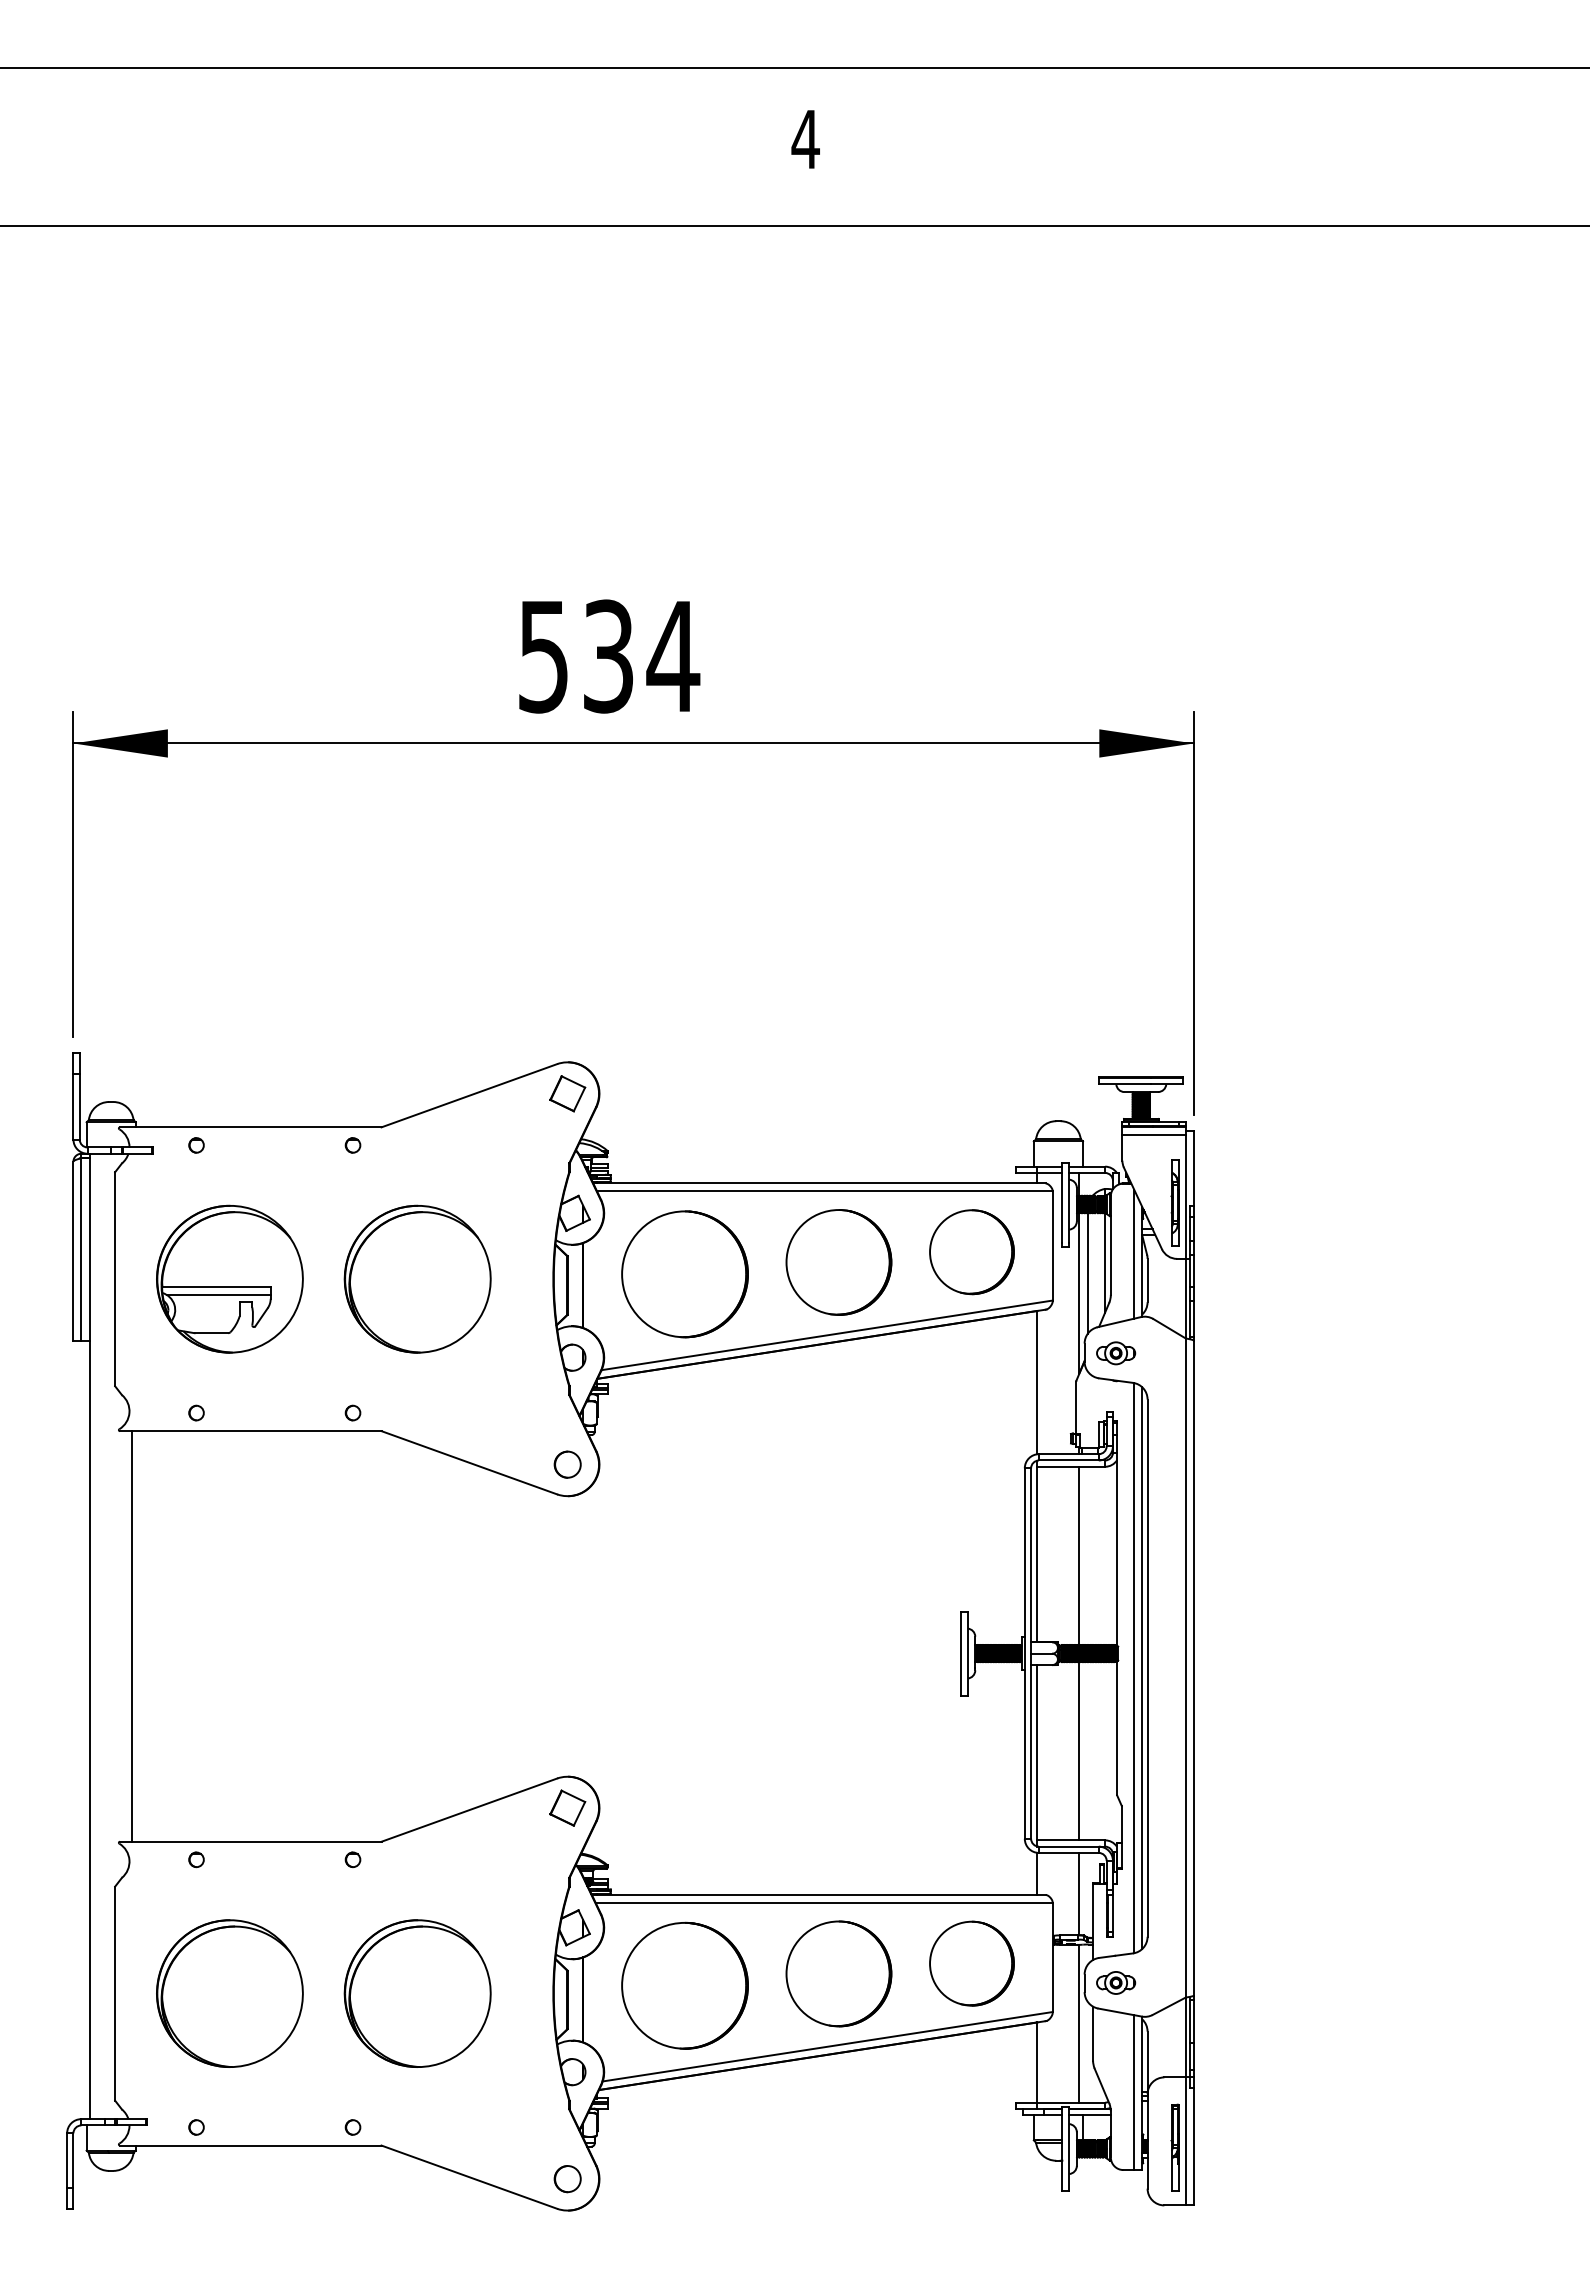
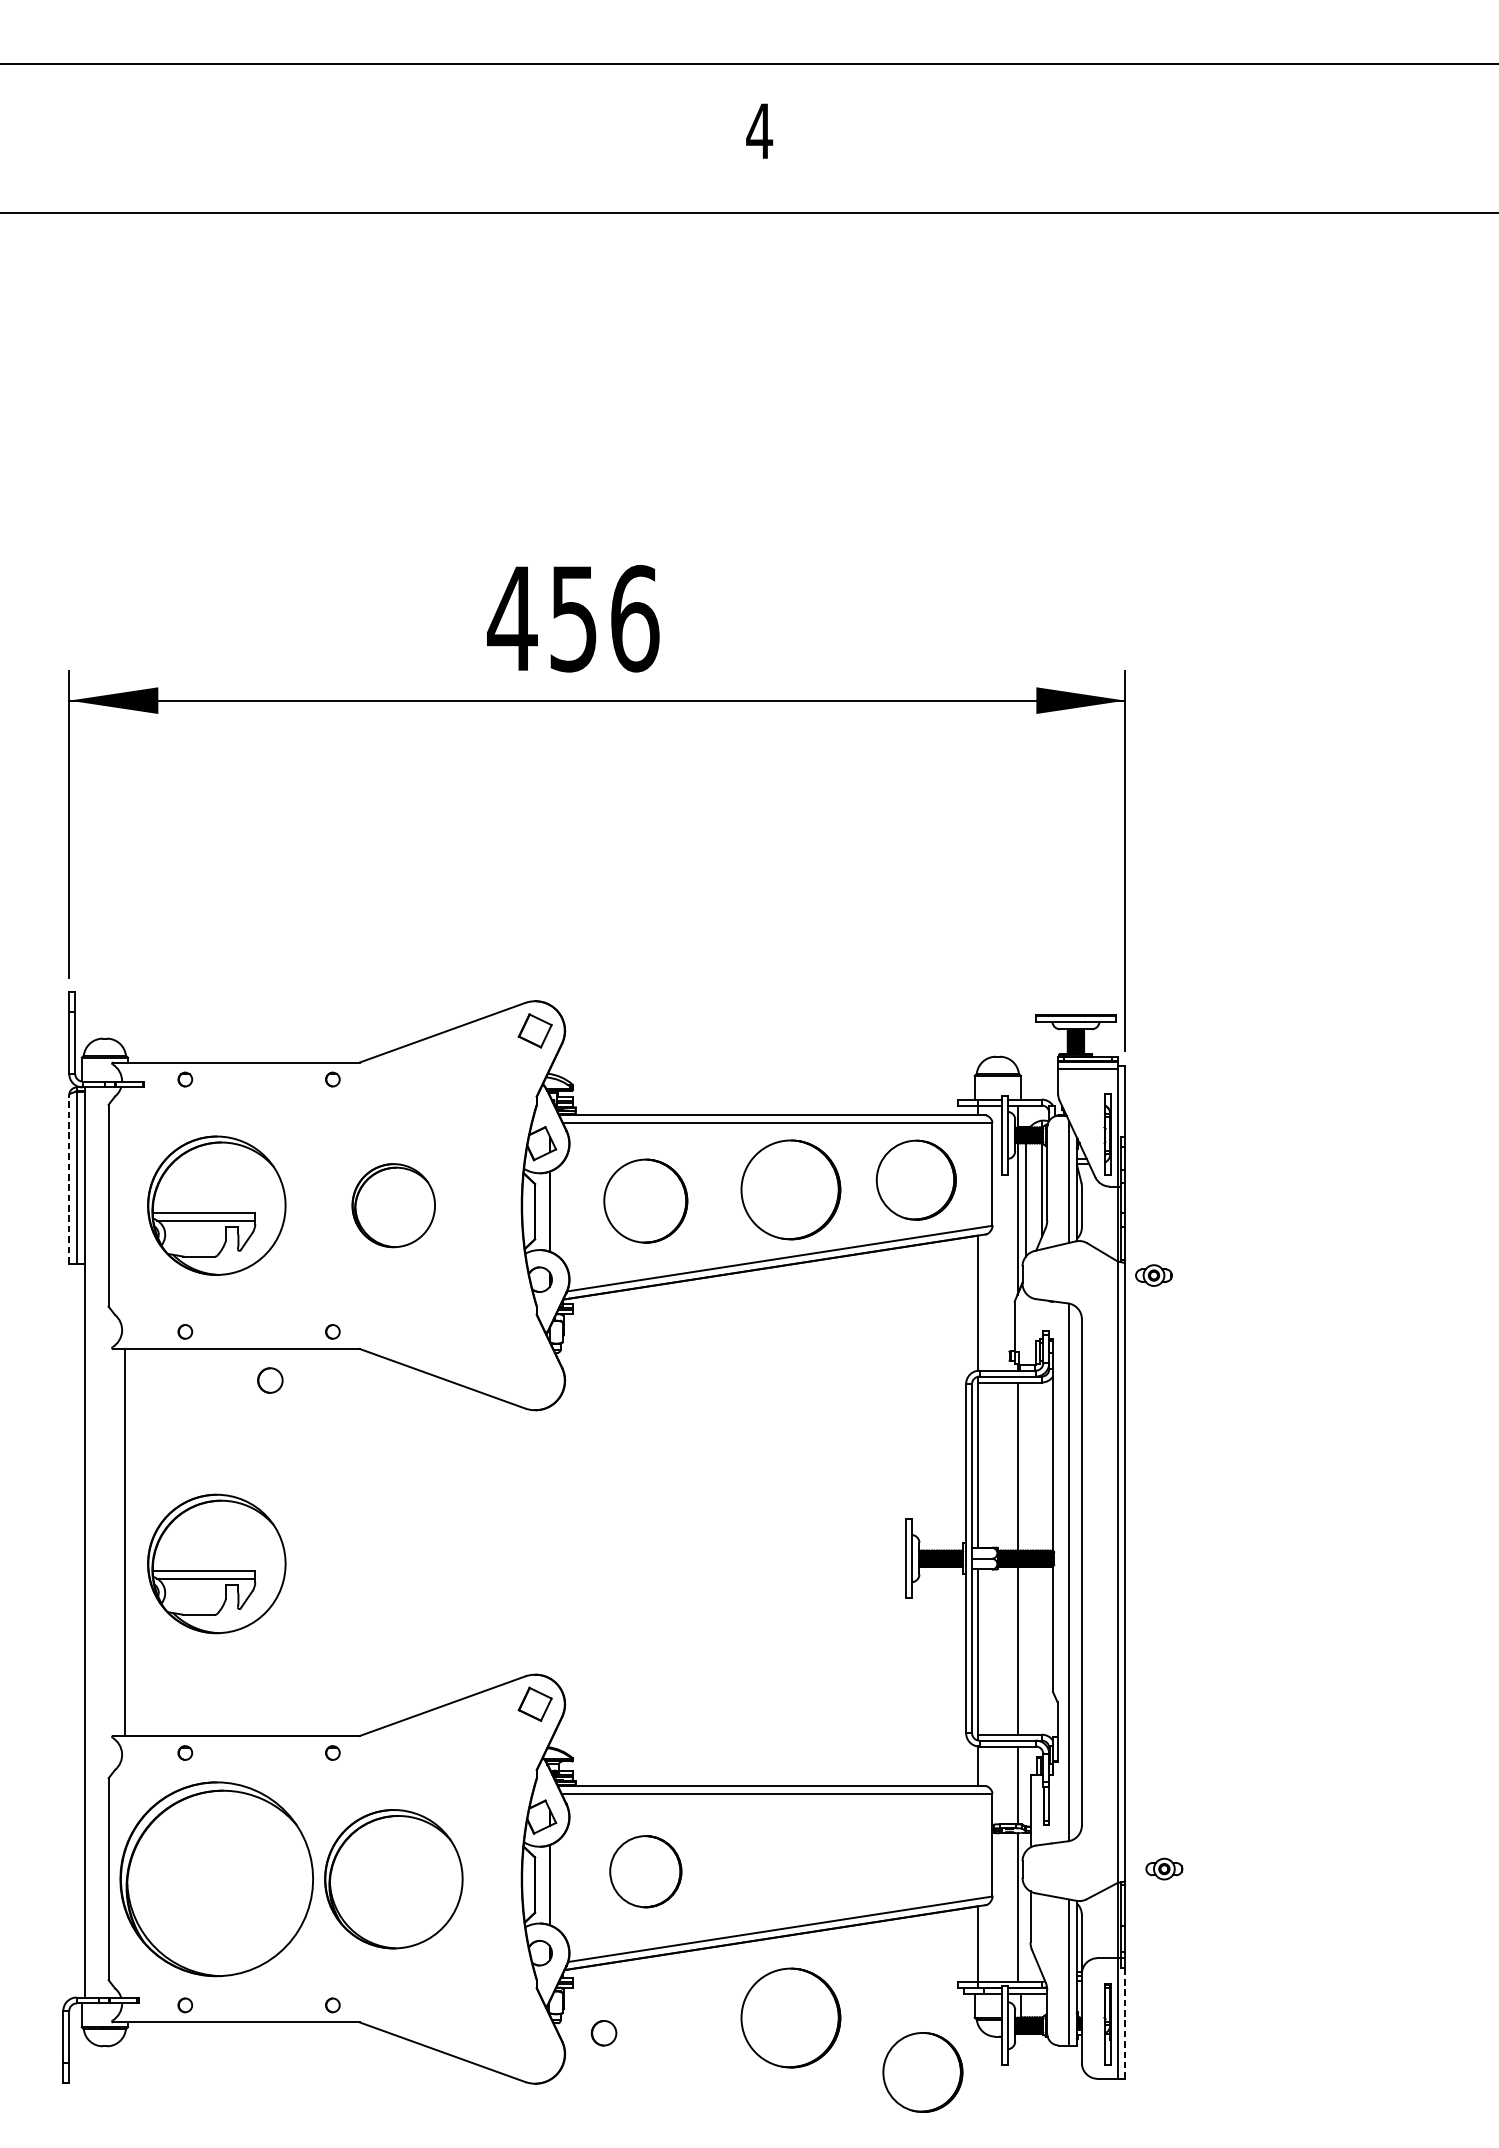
text: (608, 656) -> (573, 618), 534 -> 456
line: (73, 1250) -> (69, 1178), solid -> dashed
part: (684, 1274) -> (645, 1201), size x0.7
part: (417, 1278) -> (393, 1205), size x0.6
part: (1116, 1353) -> (1154, 1275), moved
circle: (567, 1464) -> (270, 1380), moved
part: (229, 1658) -> (216, 1563), added
line: (1142, 1667) -> (1077, 1571), removed
part: (971, 1963) -> (922, 2072), moved
part: (838, 1973) -> (790, 2017), moved
part: (1116, 1982) -> (1164, 1868), moved
part: (684, 1985) -> (645, 1871), size x0.6
part: (229, 1993) -> (216, 1879), size x1.4
line: (1193, 2146) -> (1125, 2023), solid -> dashed
circle: (567, 2179) -> (603, 2033), moved

